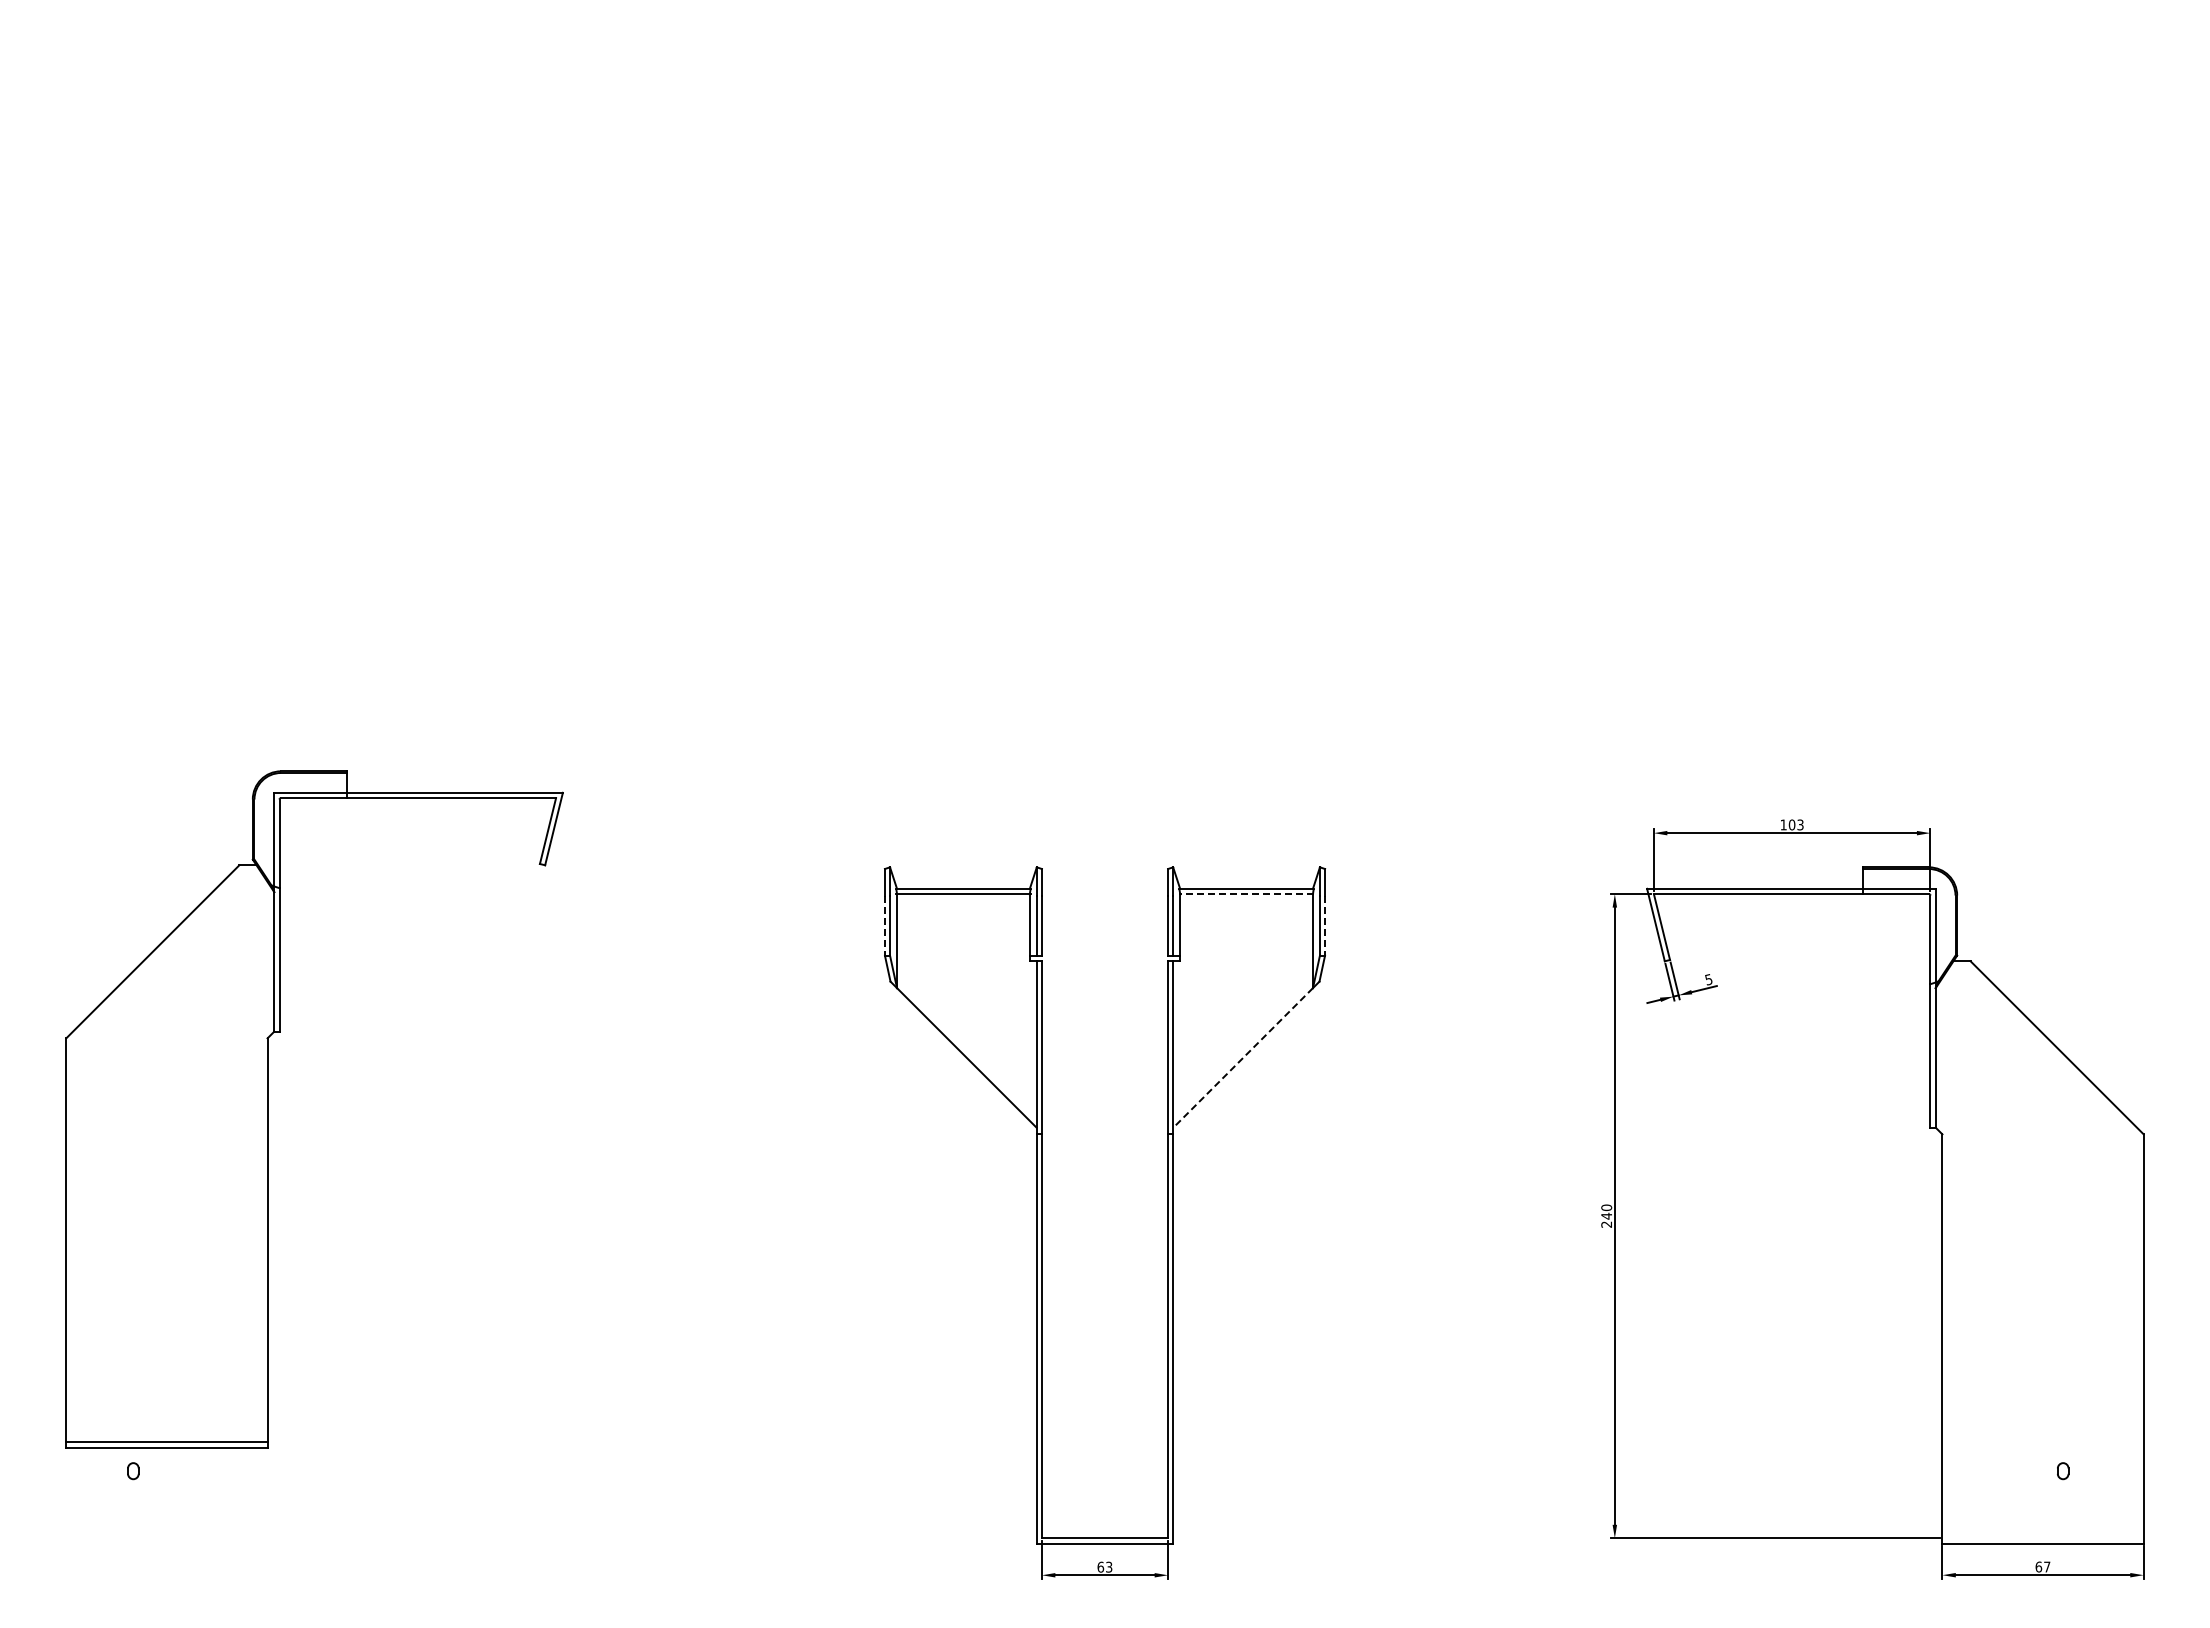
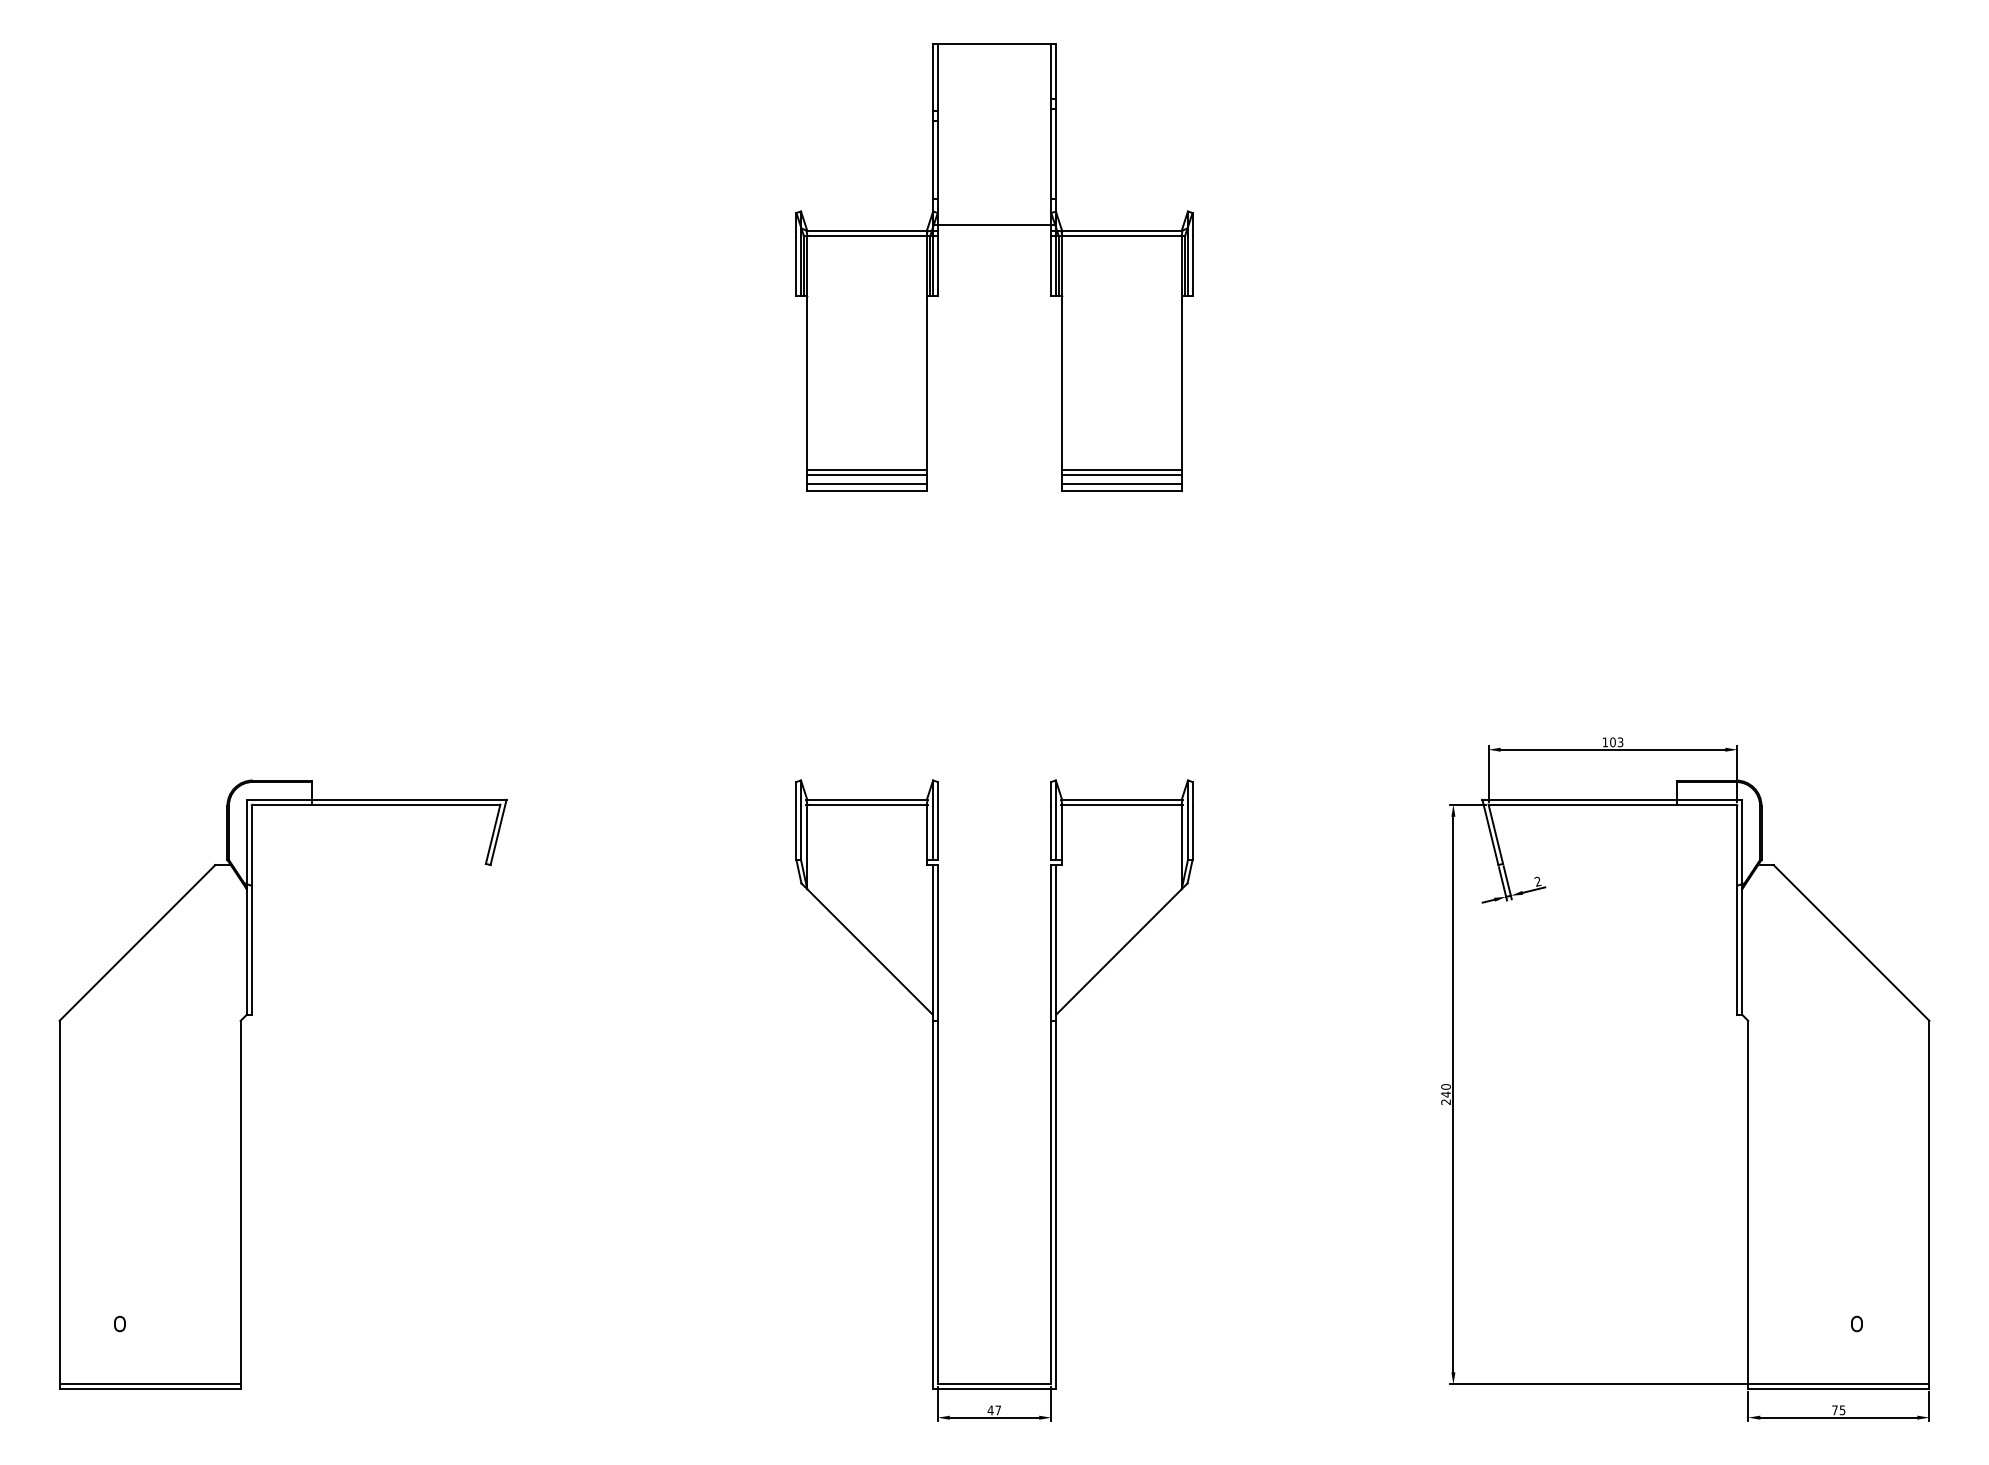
part: (1104, 250) -> (994, 225), added
line: (1246, 894) -> (1121, 804), dashed -> solid
line: (884, 926) -> (796, 833), dashed -> solid
line: (1325, 926) -> (1192, 833), dashed -> solid
text: (1708, 979) -> (1537, 881), 5 -> 2
line: (1243, 1057) -> (1119, 951), dashed -> solid
part: (268, 1109) -> (241, 1084), moved
line: (2042, 1538) -> (1838, 1384), added
text: (1104, 1566) -> (994, 1409), 63 -> 47
text: (2042, 1566) -> (1838, 1409), 67 -> 75

